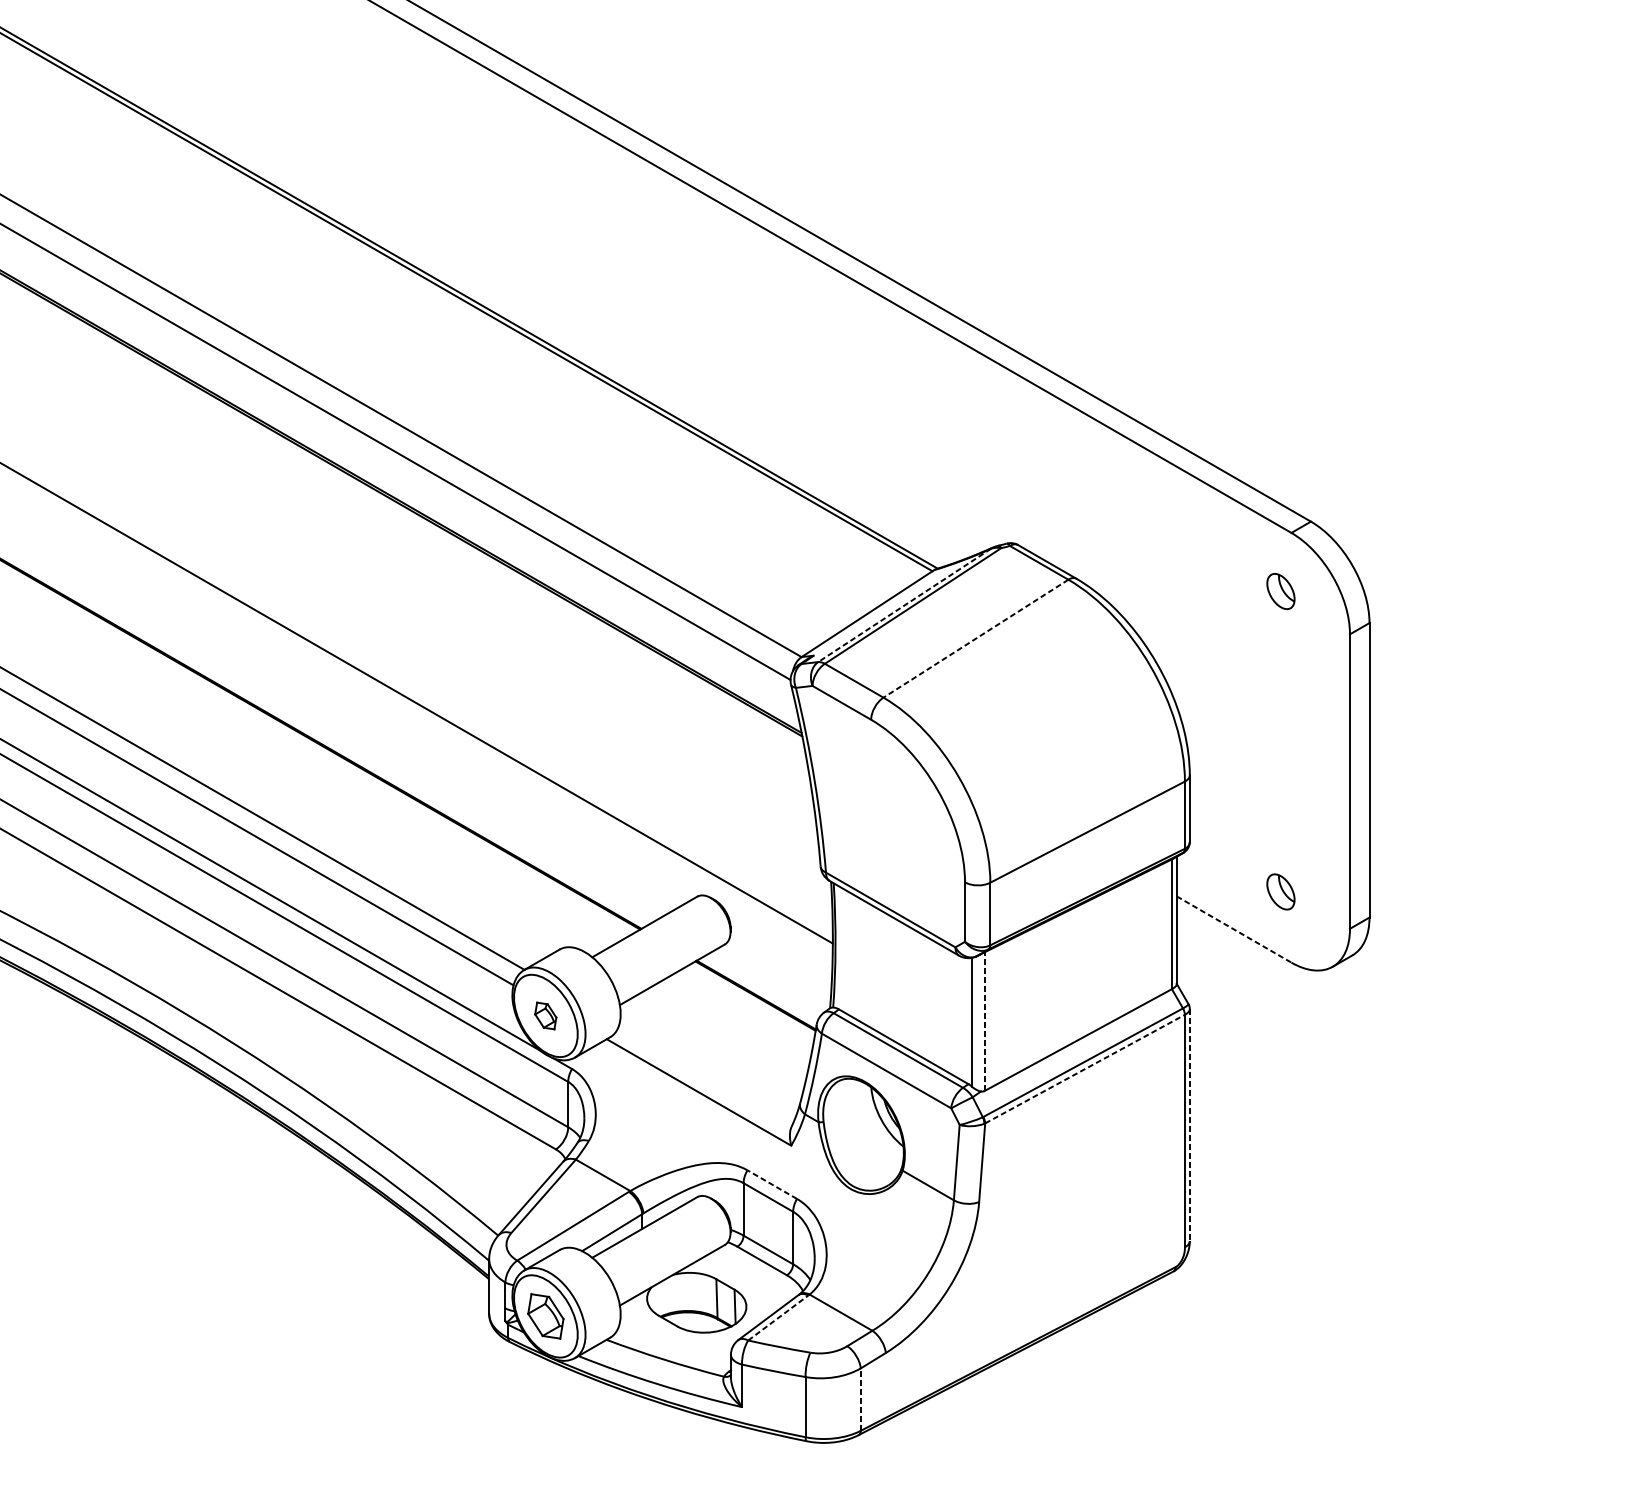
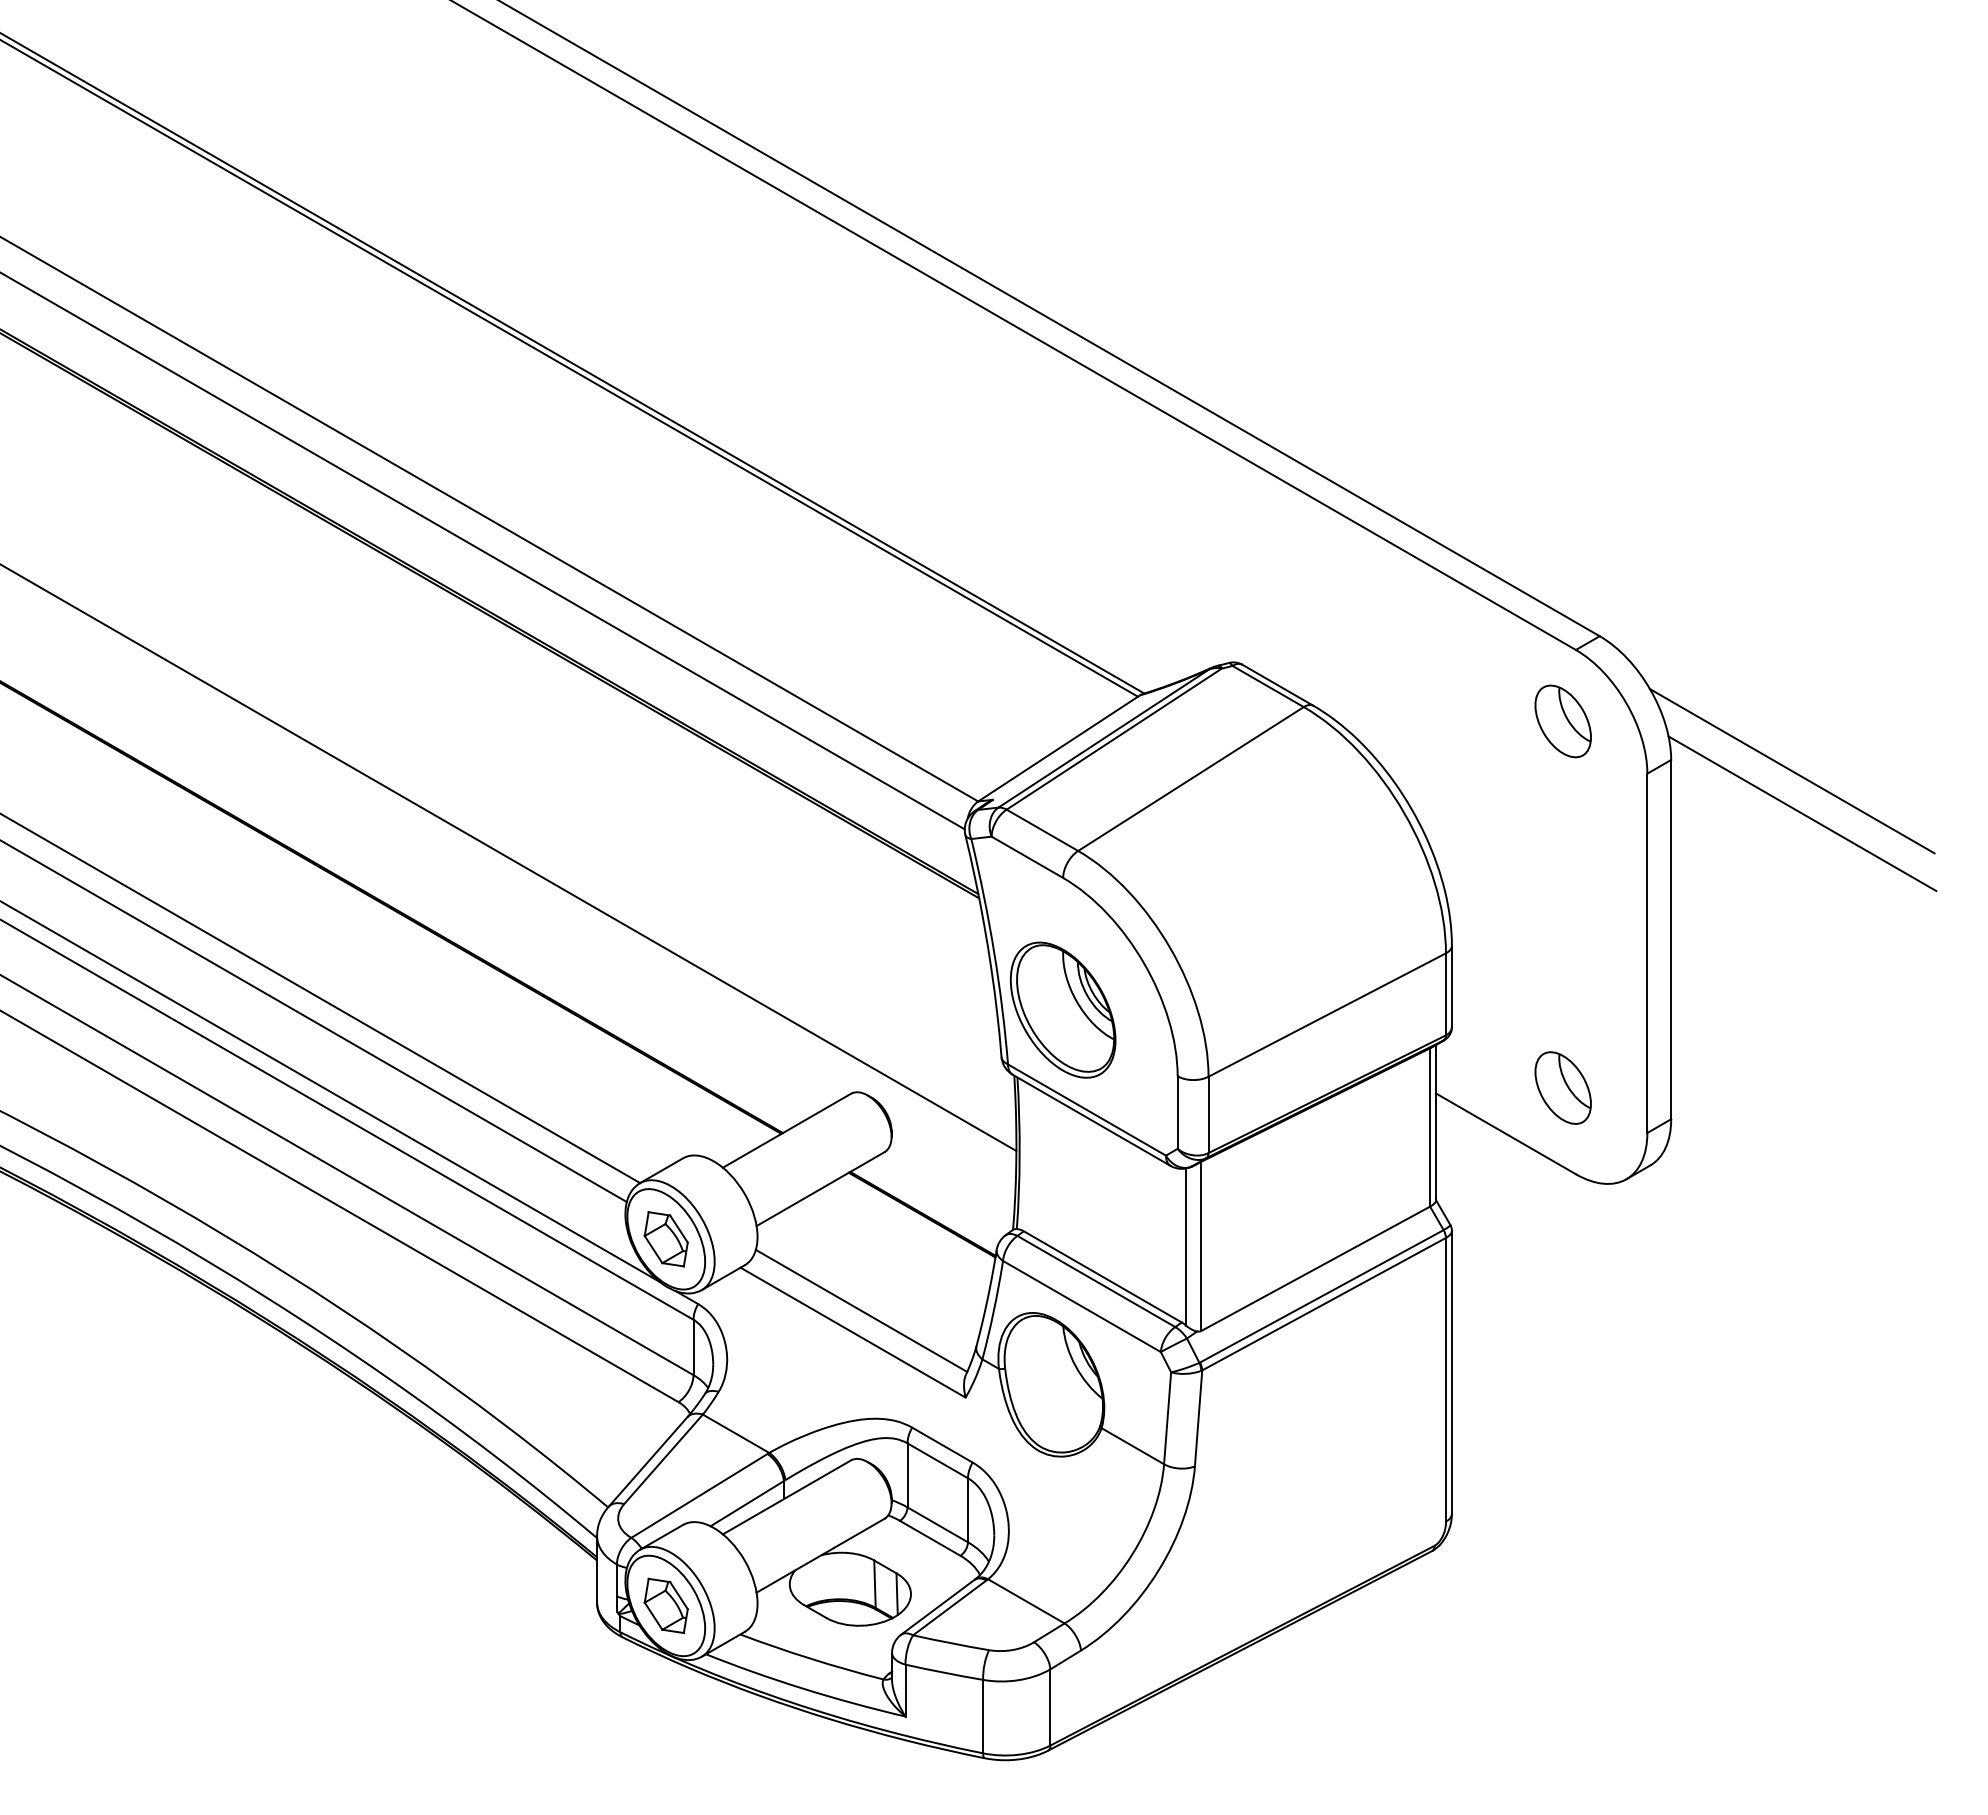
part: (1280, 591) -> (1562, 721), size x1.67
line: (904, 605) -> (1103, 738), dashed -> solid
line: (1468, 632) -> (1791, 771), added
line: (976, 639) -> (1191, 779), dashed -> solid
line: (1477, 666) -> (1802, 813), added
part: (871, 827) -> (1063, 1009), added
part: (1280, 891) -> (1562, 1087), size x1.67
line: (1233, 929) -> (1505, 1133), dashed -> solid
part: (545, 1016) -> (665, 1239), size x1.67
line: (984, 1021) -> (1201, 1246), dashed -> solid
line: (1085, 1069) -> (1324, 1304), dashed -> solid
line: (705, 1074) -> (861, 1310), added
line: (1189, 1125) -> (1451, 1372), dashed -> solid
line: (772, 1184) -> (942, 1445), dashed -> solid
line: (778, 1317) -> (949, 1607), dashed -> solid
line: (860, 1398) -> (1050, 1706), dashed -> solid

